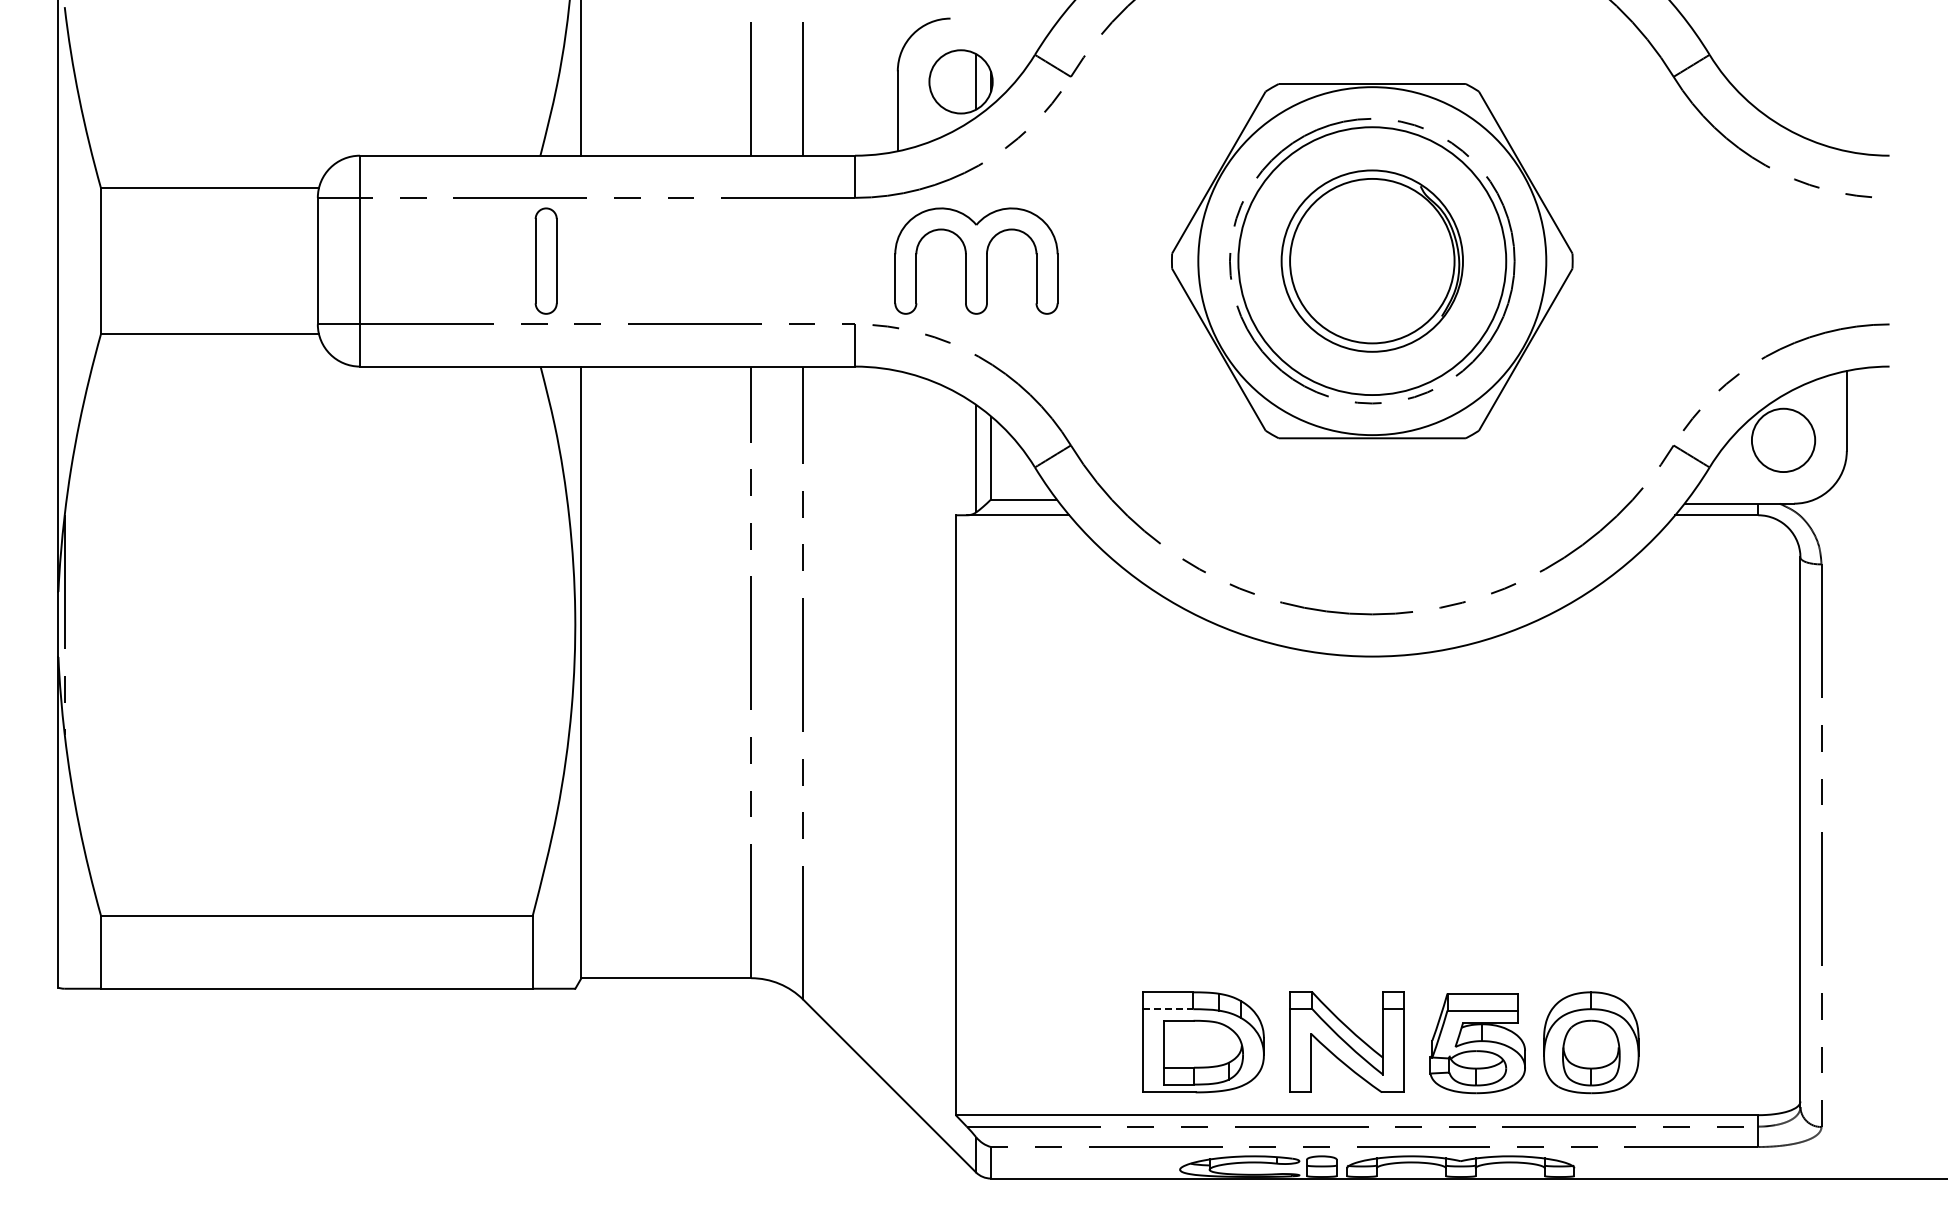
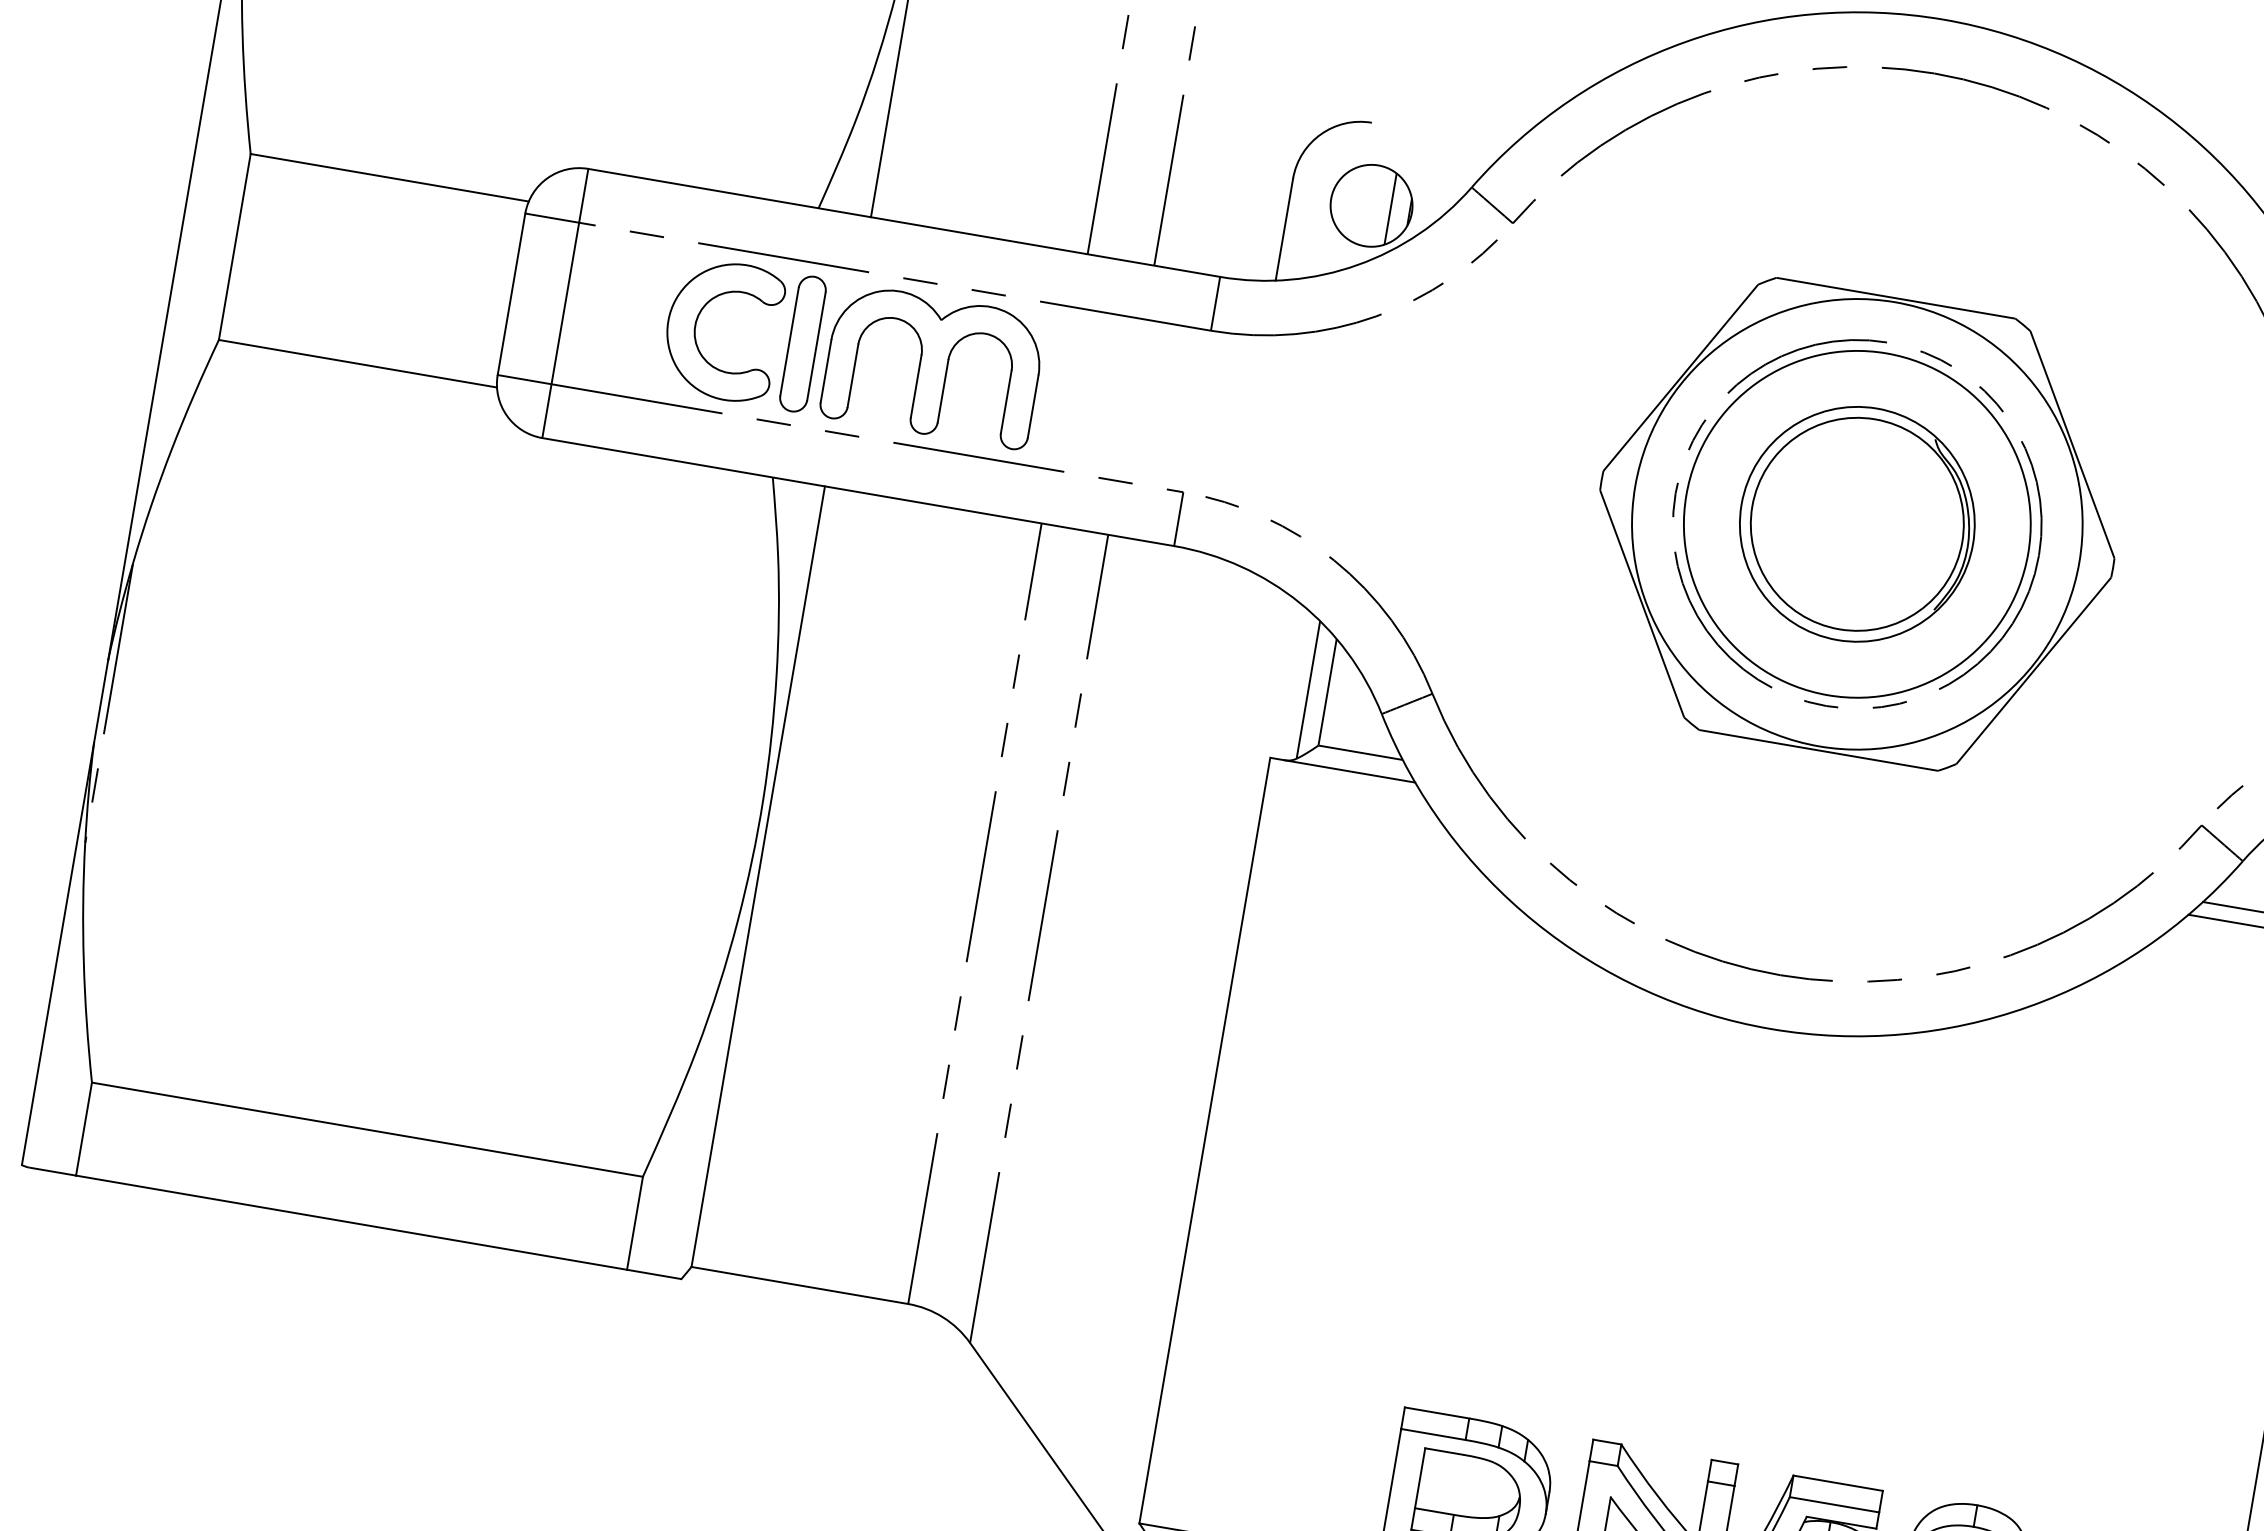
part: (463, 256) -> (698, 320), added
part: (976, 260) -> (933, 365), moved
line: (1168, 1009) -> (1433, 1434), dashed -> solid

